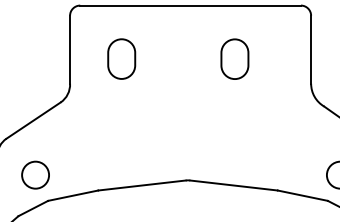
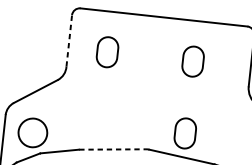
line: (70, 49) -> (69, 40), solid -> dashed
part: (234, 153) -> (185, 132), added
circle: (35, 174) -> (32, 132), size x1.4
line: (142, 185) -> (112, 149), solid -> dashed

